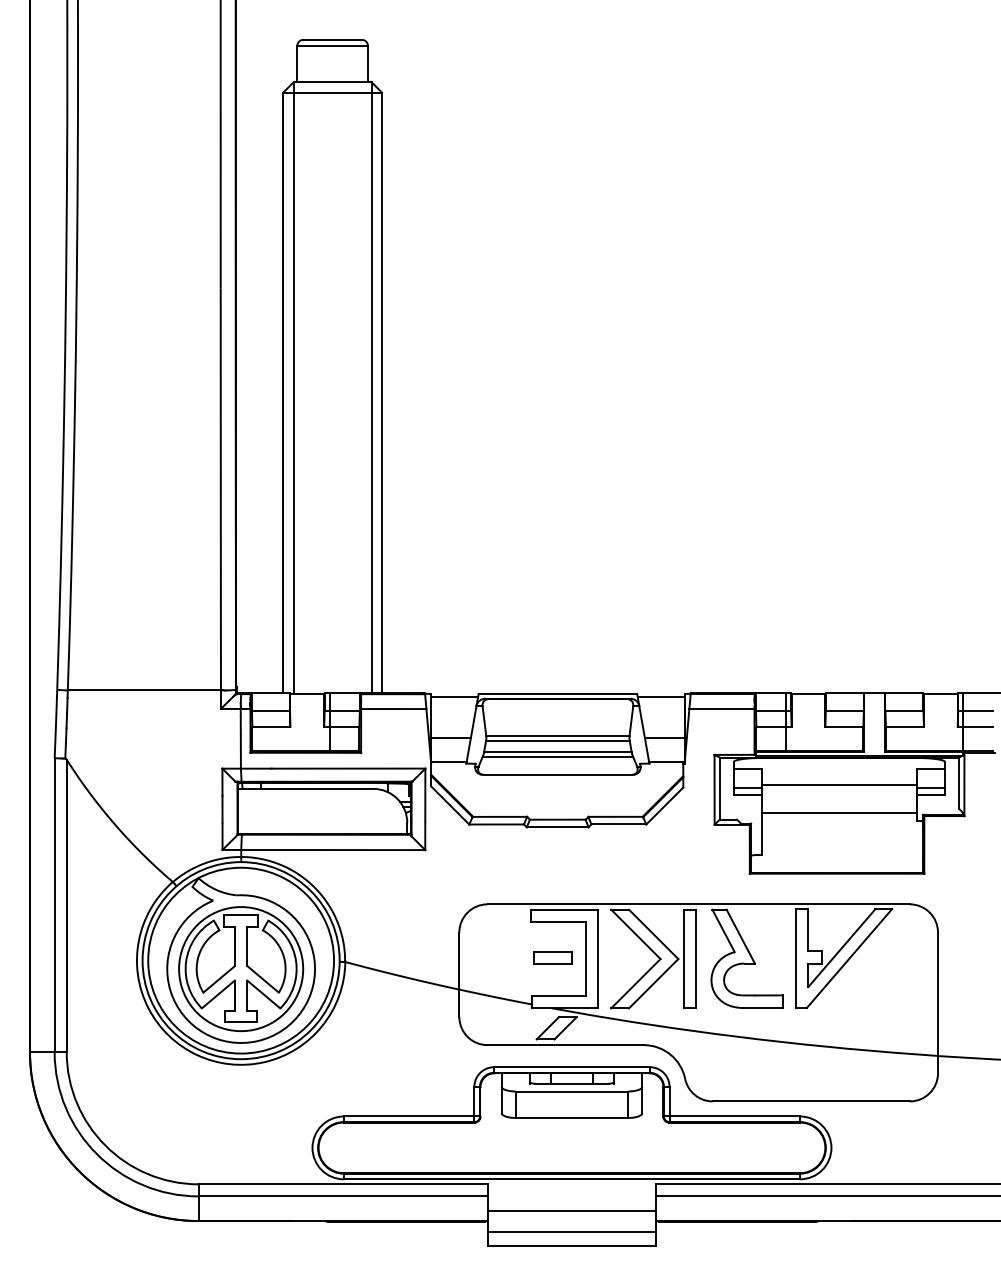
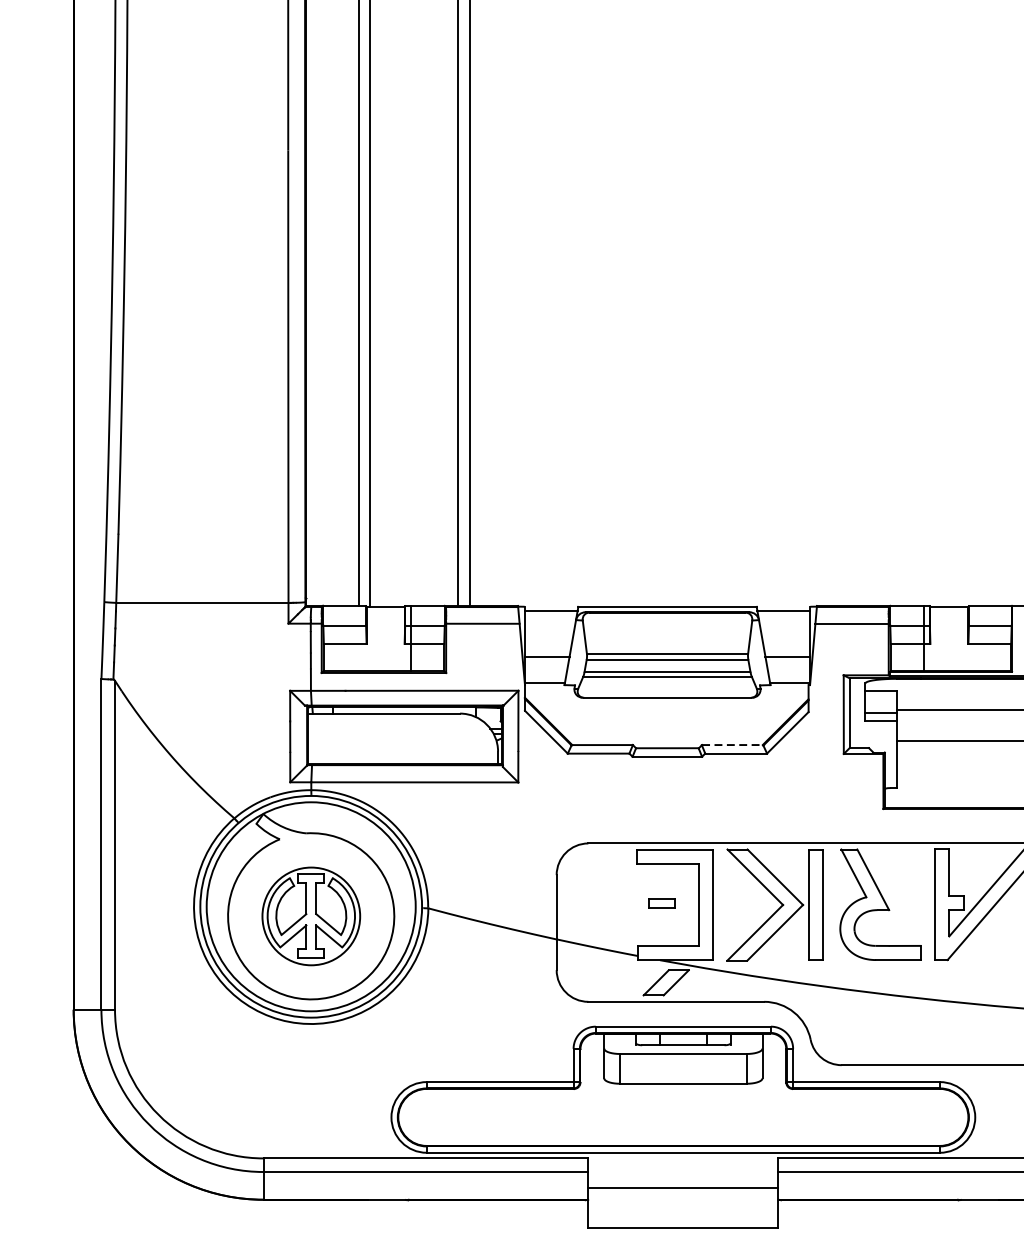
line: (616, 816) -> (733, 744), solid -> dashed
part: (552, 957) -> (661, 903), size x0.6
part: (241, 969) -> (311, 916), size x0.7
line: (571, 1231) -> (682, 1211), removed

